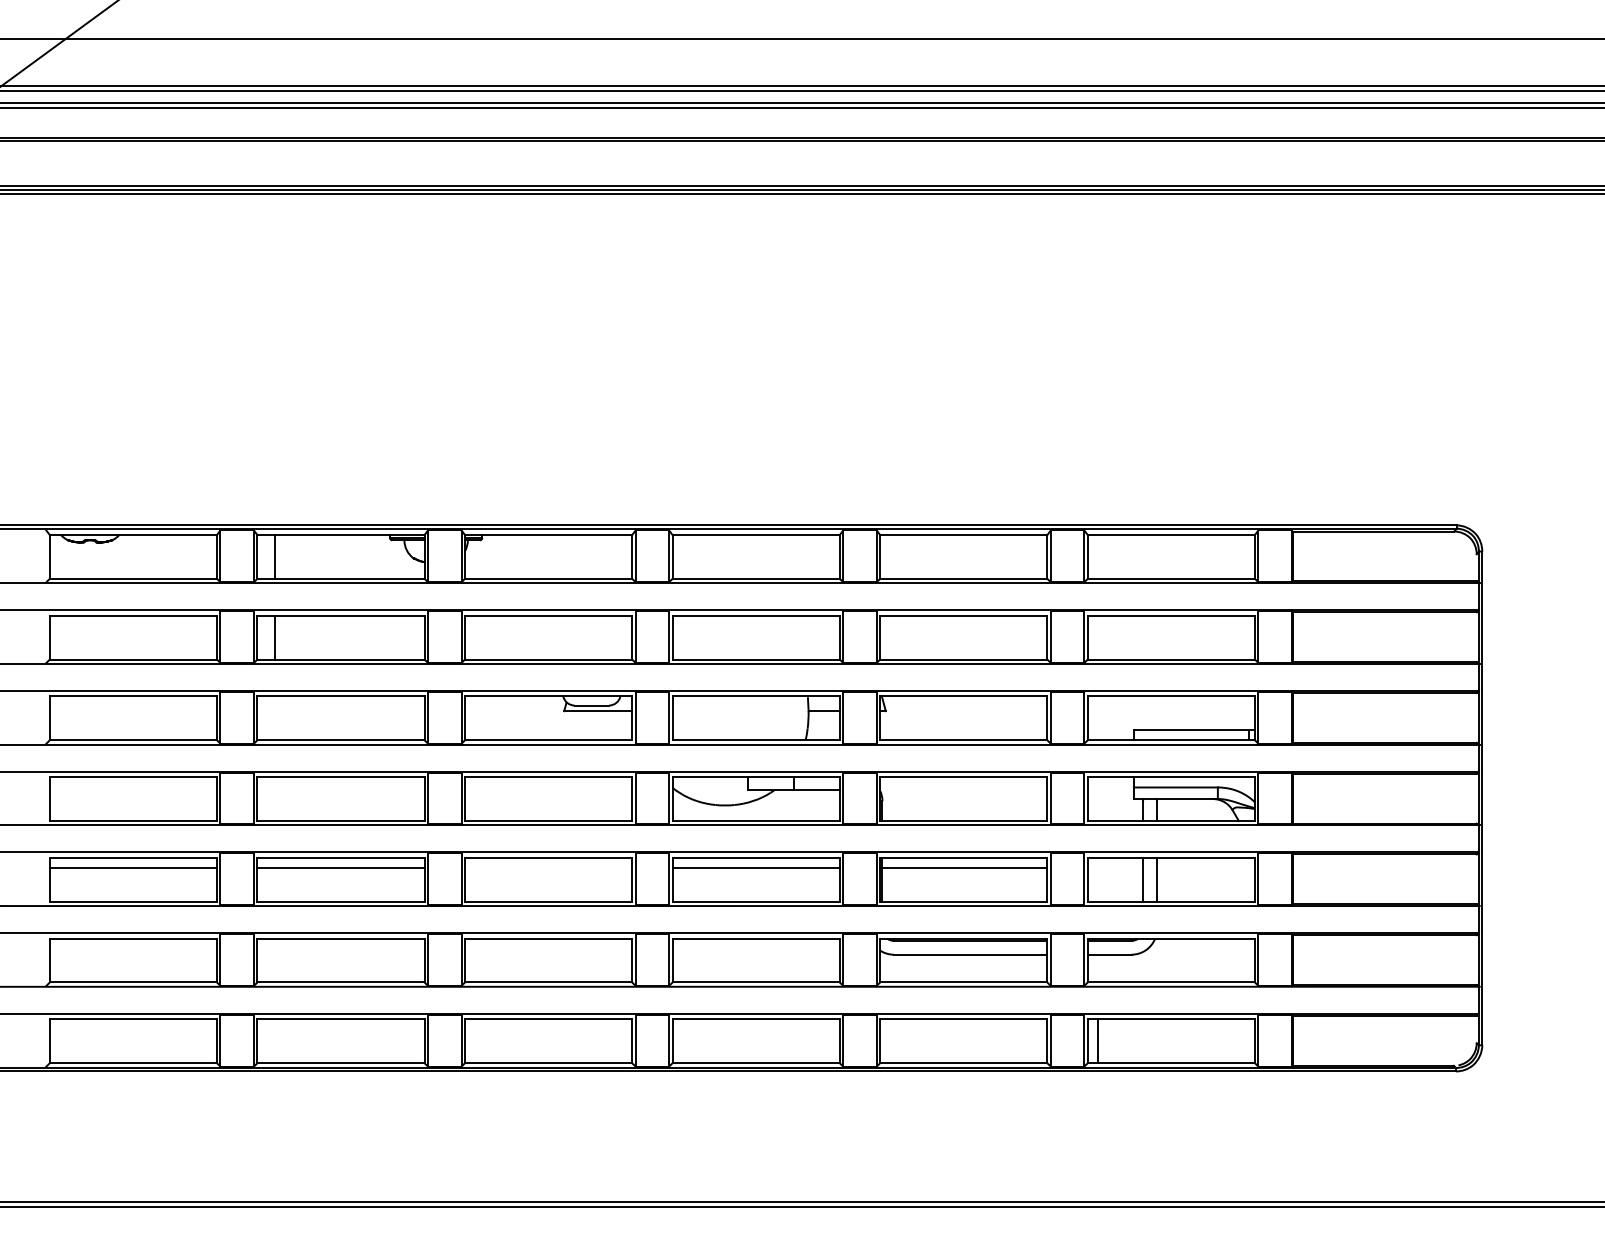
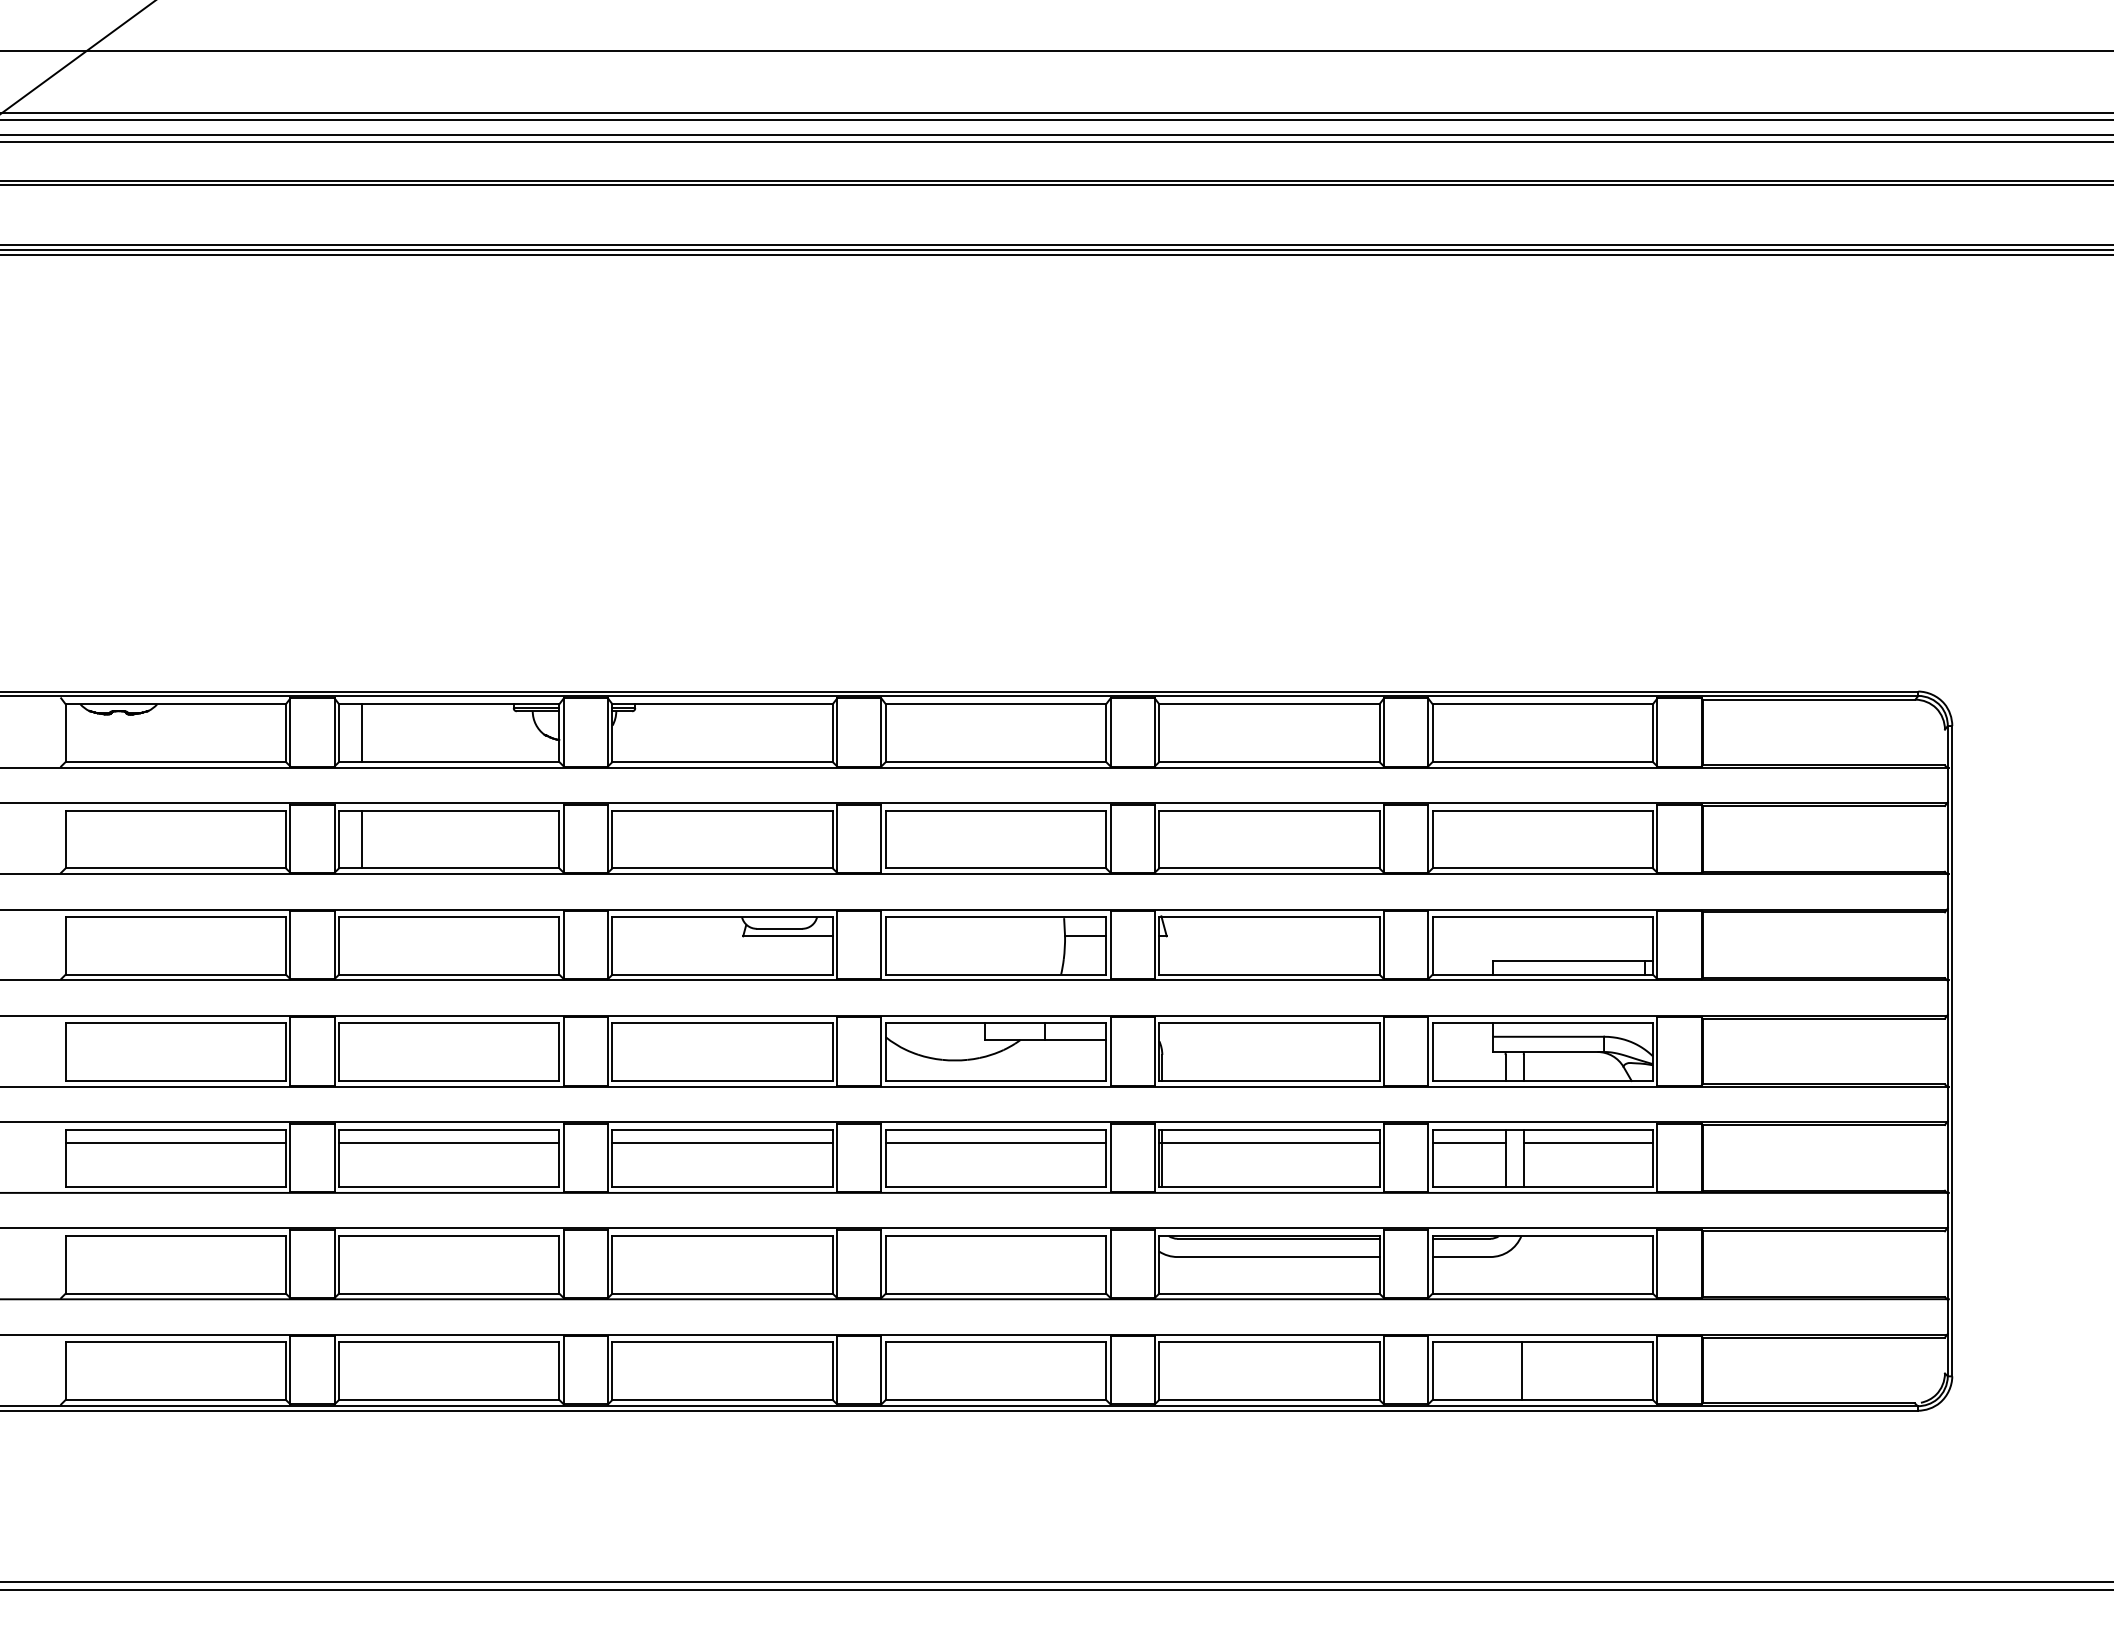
line: (548, 867) -> (722, 1142), added
line: (1114, 867) -> (1468, 1142), added
line: (1205, 867) -> (1587, 1142), added
line: (1098, 1040) -> (1522, 1370), moved

